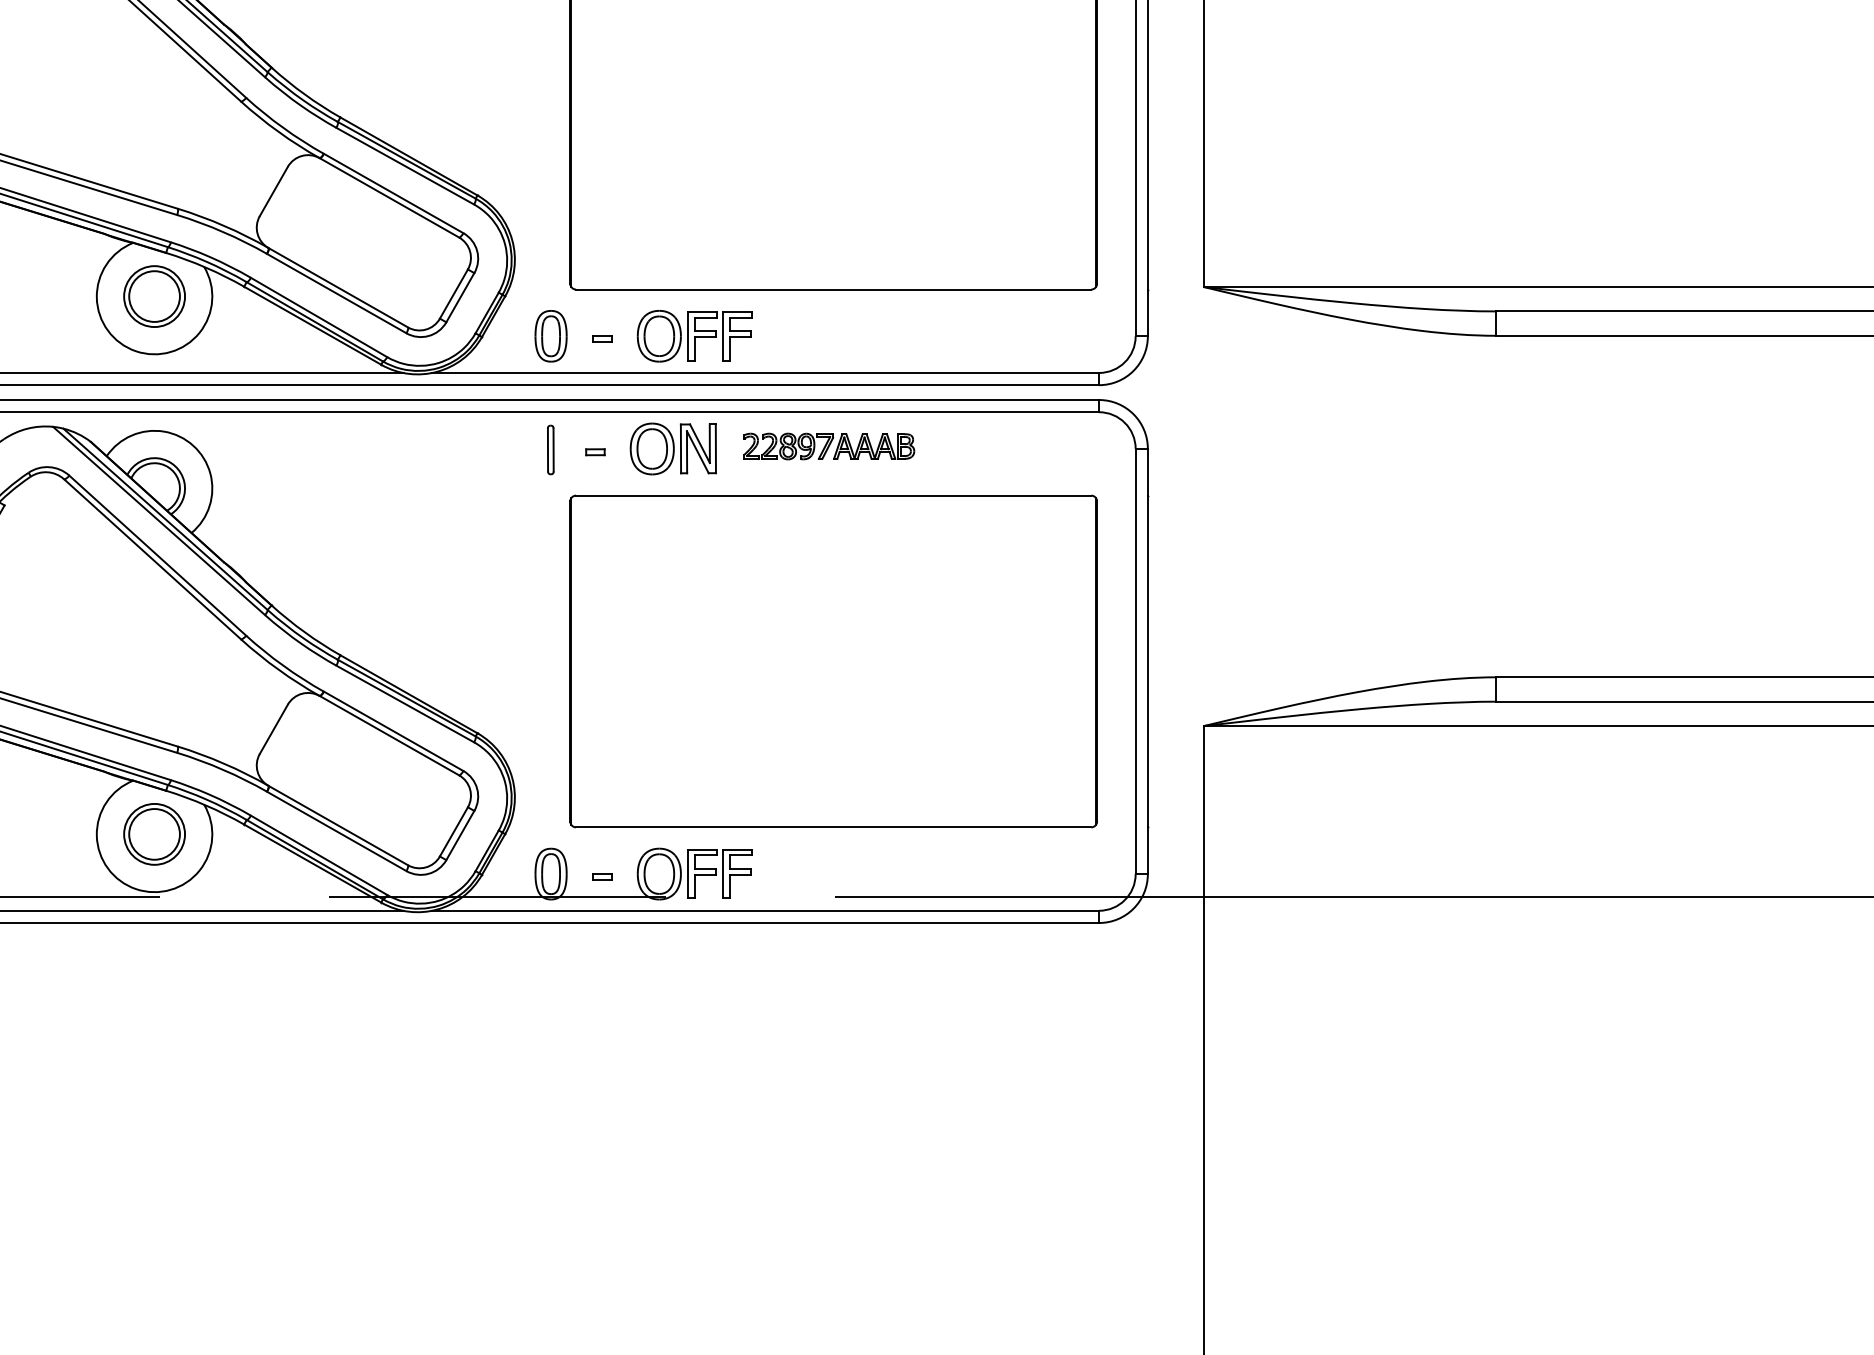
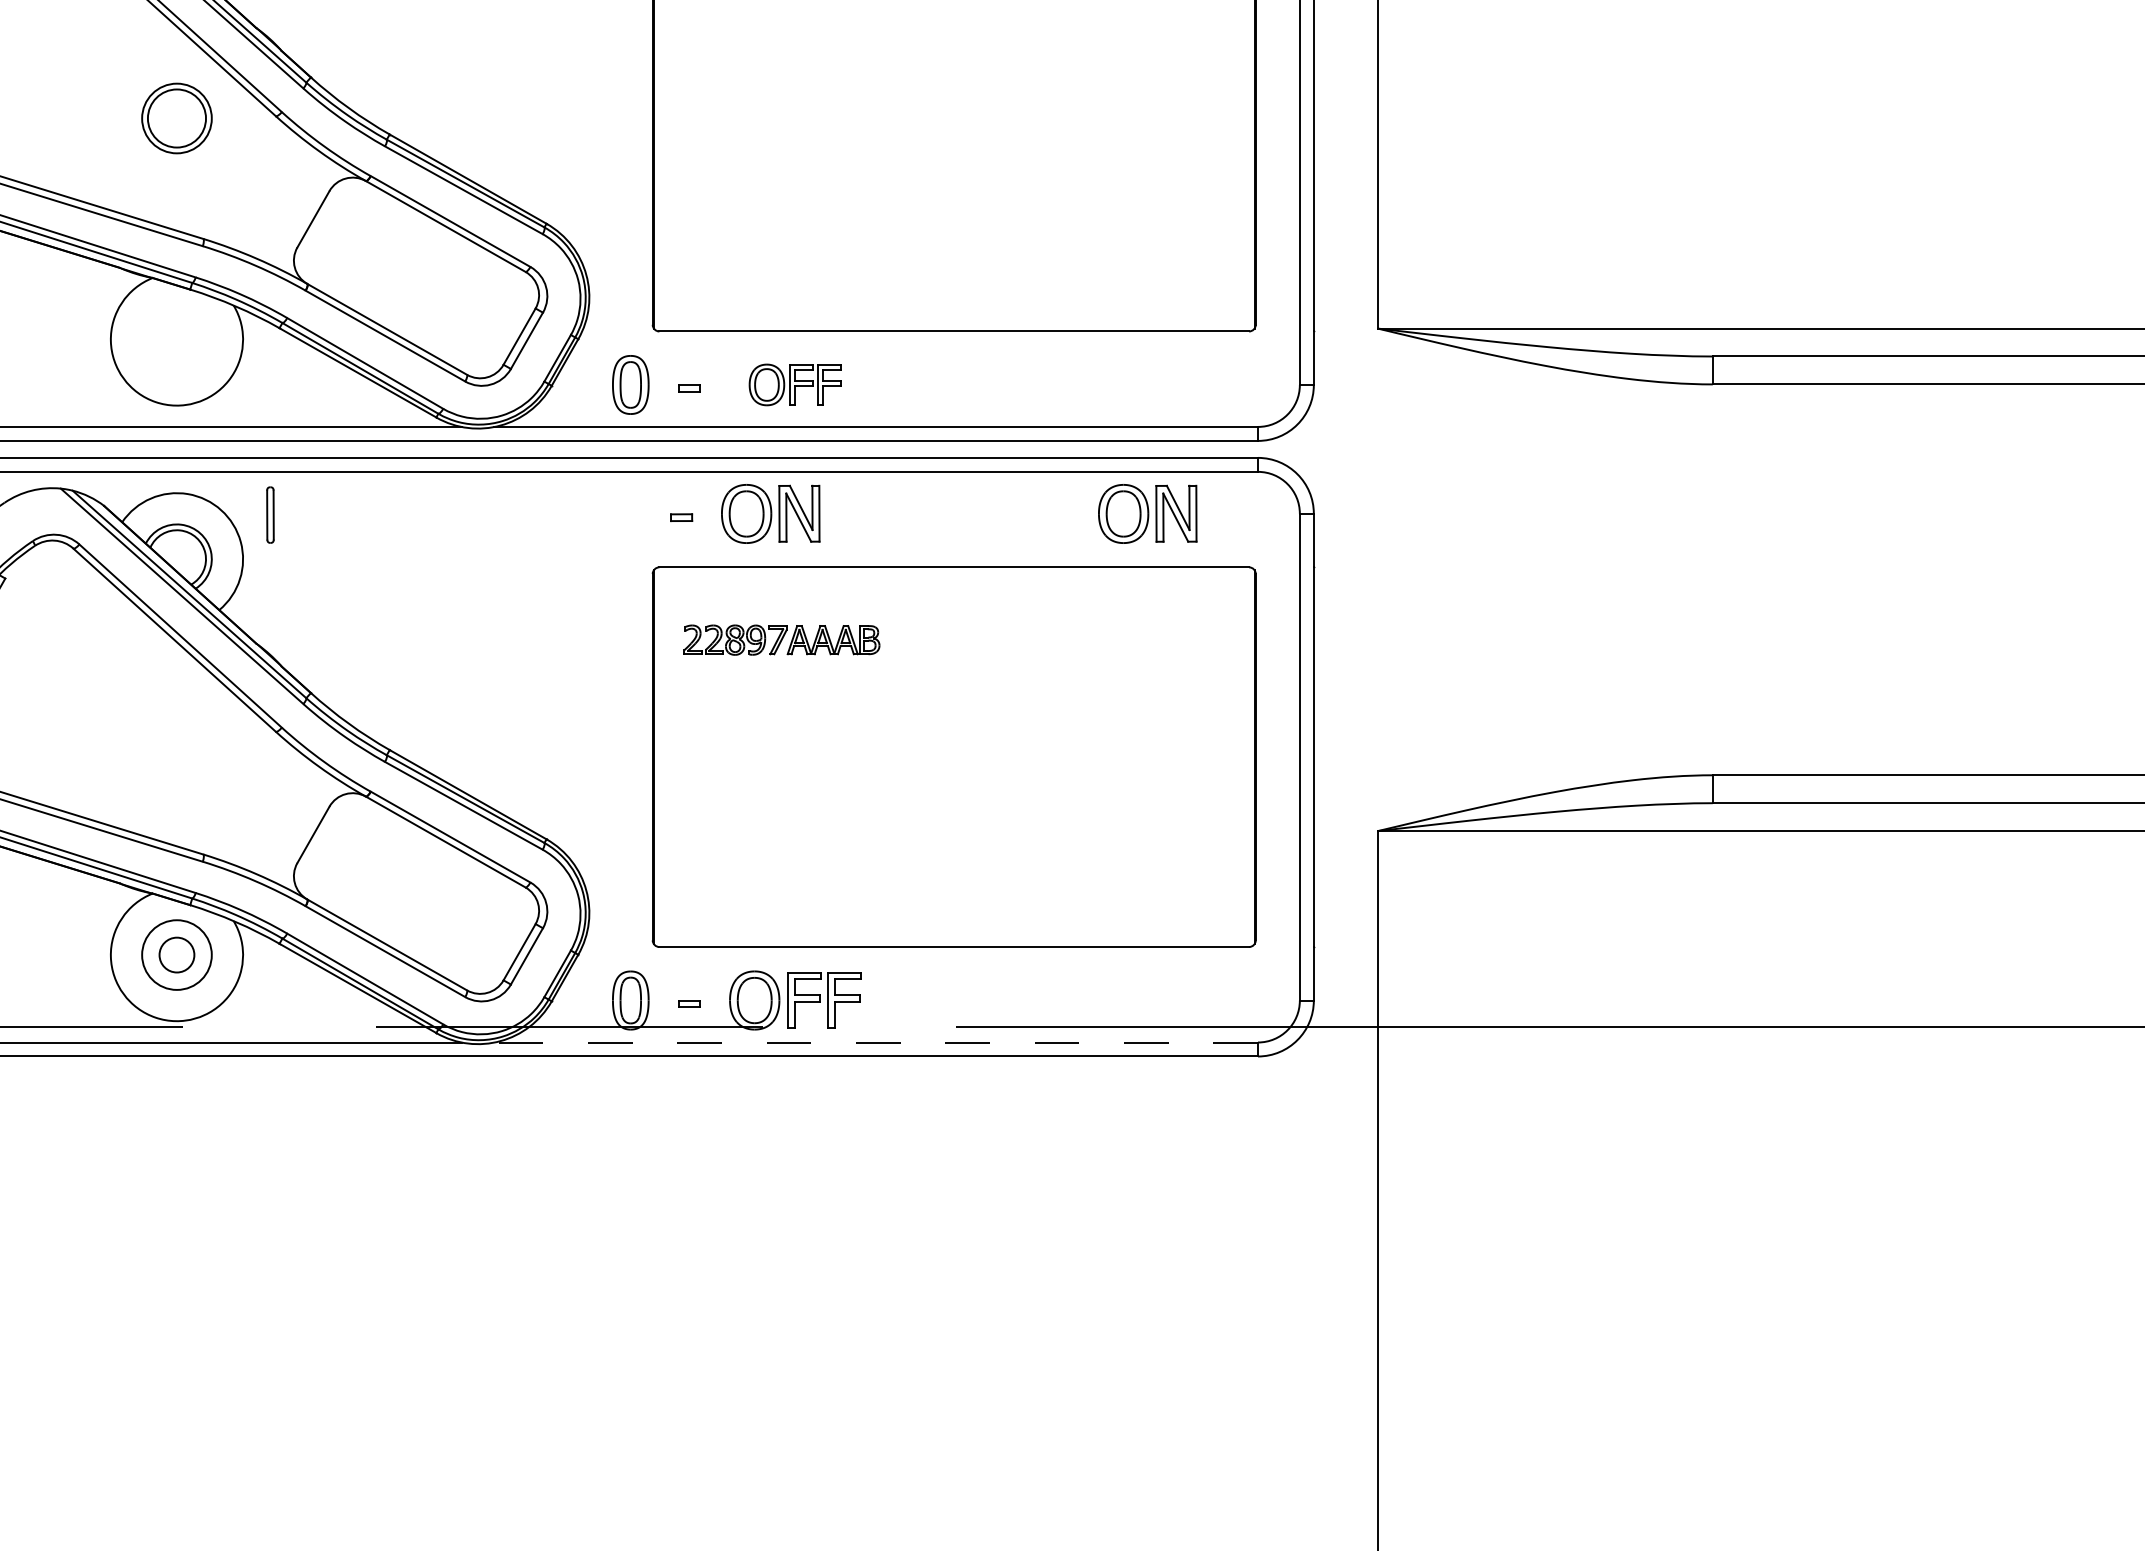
part: (154, 296) -> (176, 118), moved
part: (694, 335) -> (795, 384), size x0.7
part: (828, 445) -> (781, 639), moved
part: (1002, 448) -> (1147, 513), added
part: (550, 449) -> (270, 514), moved
circle: (154, 834) -> (176, 955), size x0.6
line: (765, 910) -> (876, 1042), solid -> dashed

